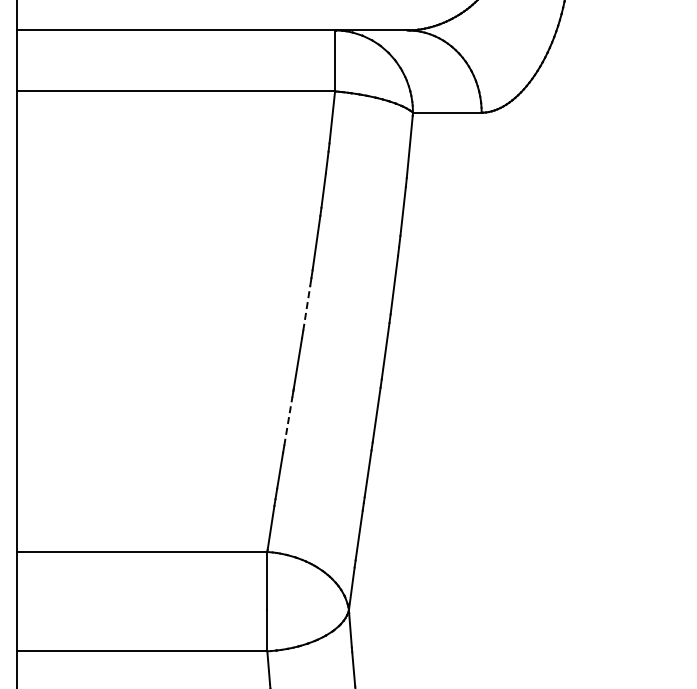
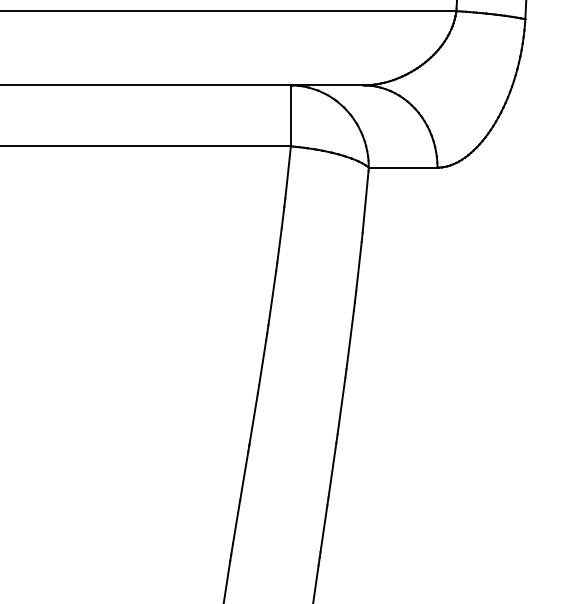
line: (306, 308) -> (262, 363), dashed -> solid
line: (288, 421) -> (244, 476), dashed -> solid

